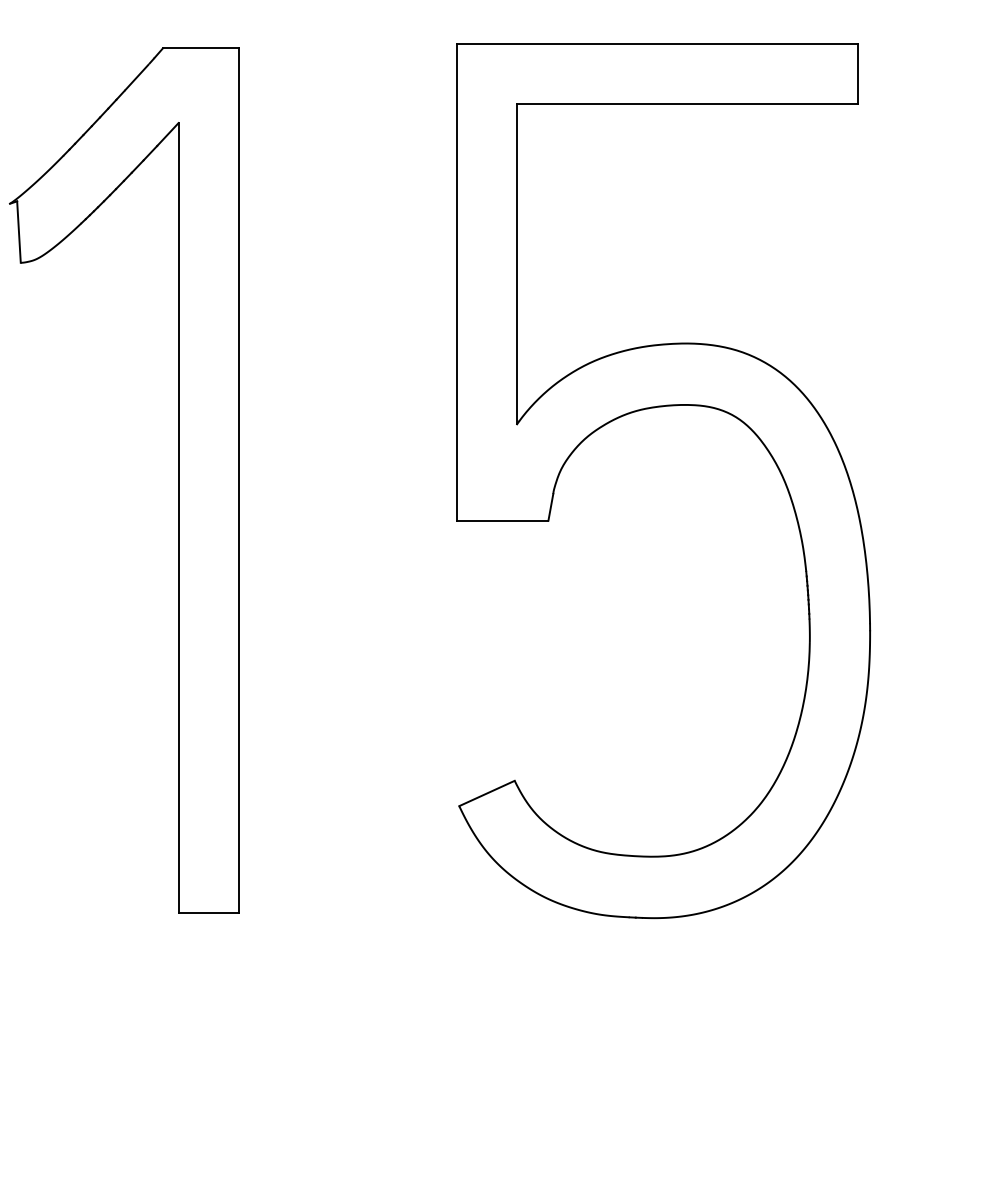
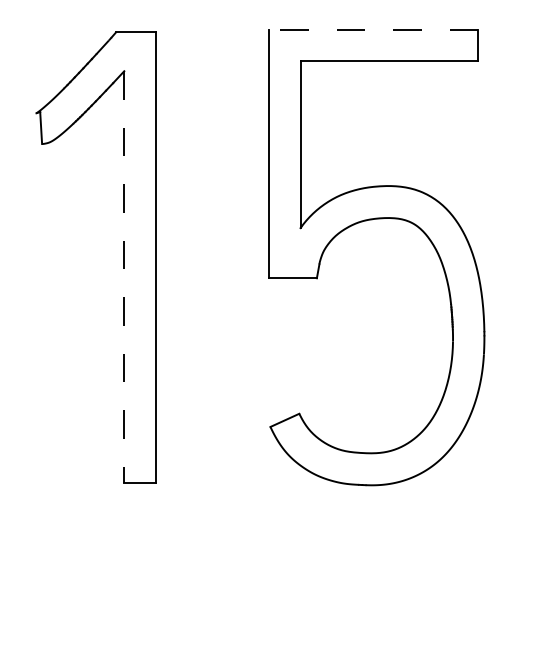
line: (657, 42) -> (373, 29), solid -> dashed
line: (179, 519) -> (124, 277), solid -> dashed

